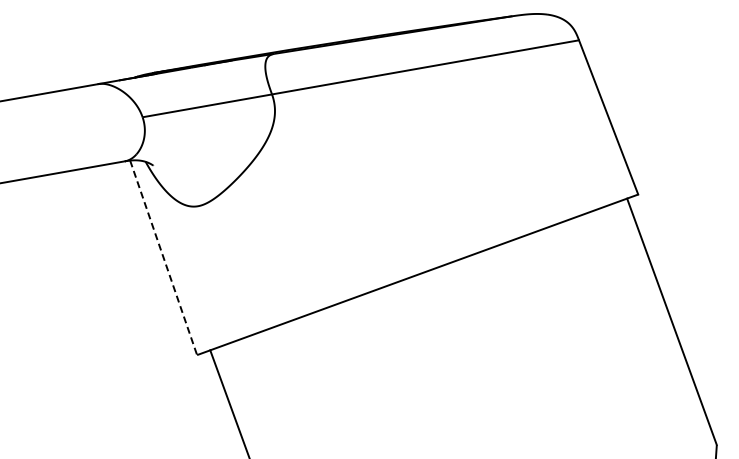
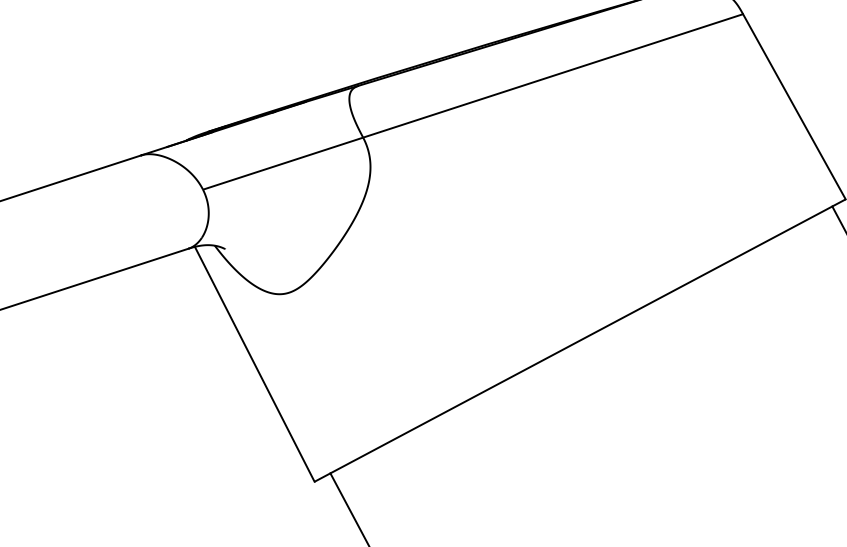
line: (163, 257) -> (254, 363), dashed -> solid

